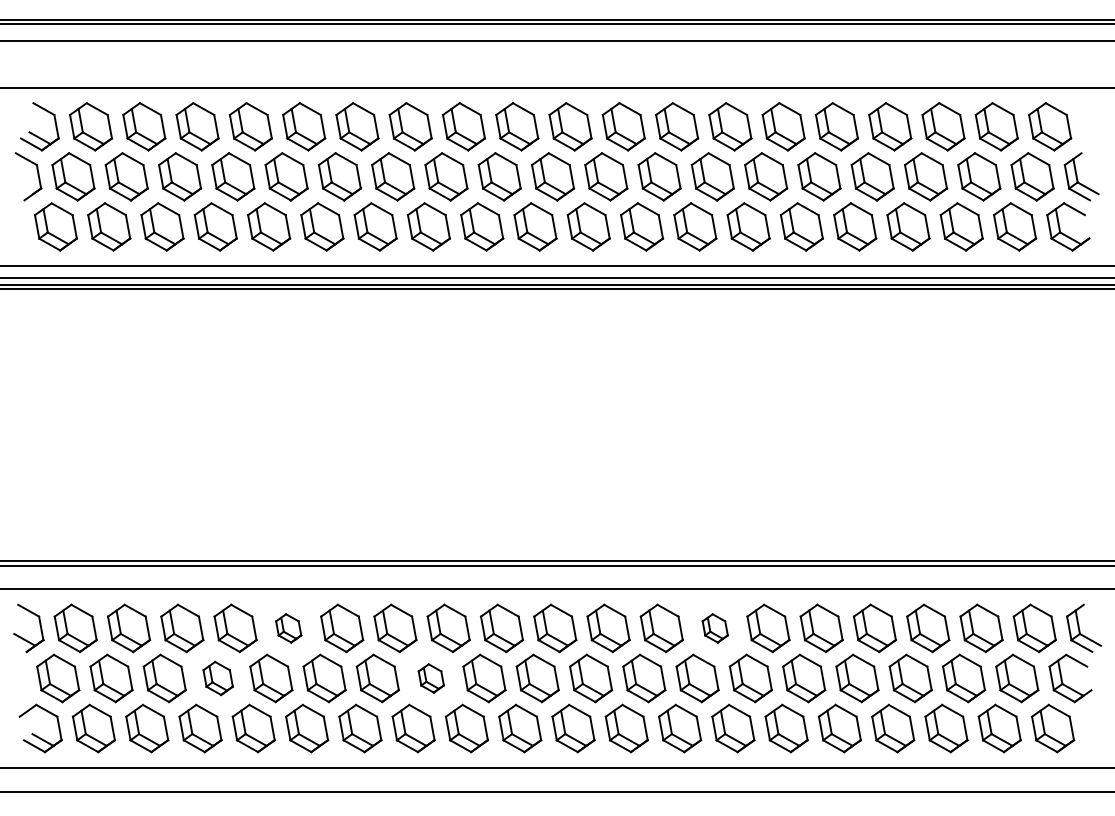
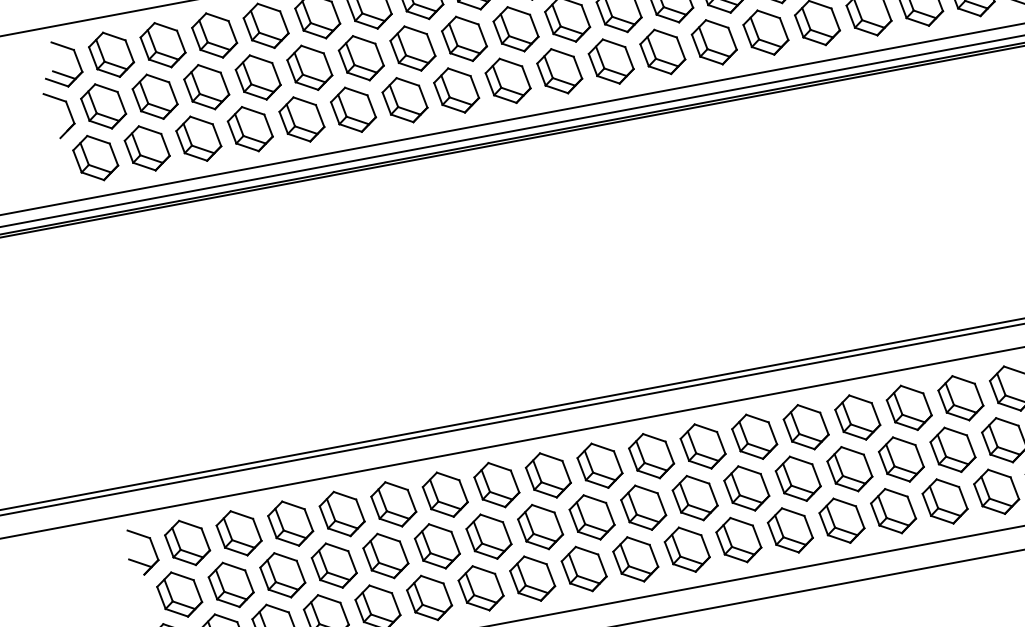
part: (288, 628) -> (393, 504), size x1.67
part: (715, 628) -> (806, 427), size x1.67
part: (218, 678) -> (334, 565), size x1.43
part: (431, 678) -> (540, 527), size x1.67

